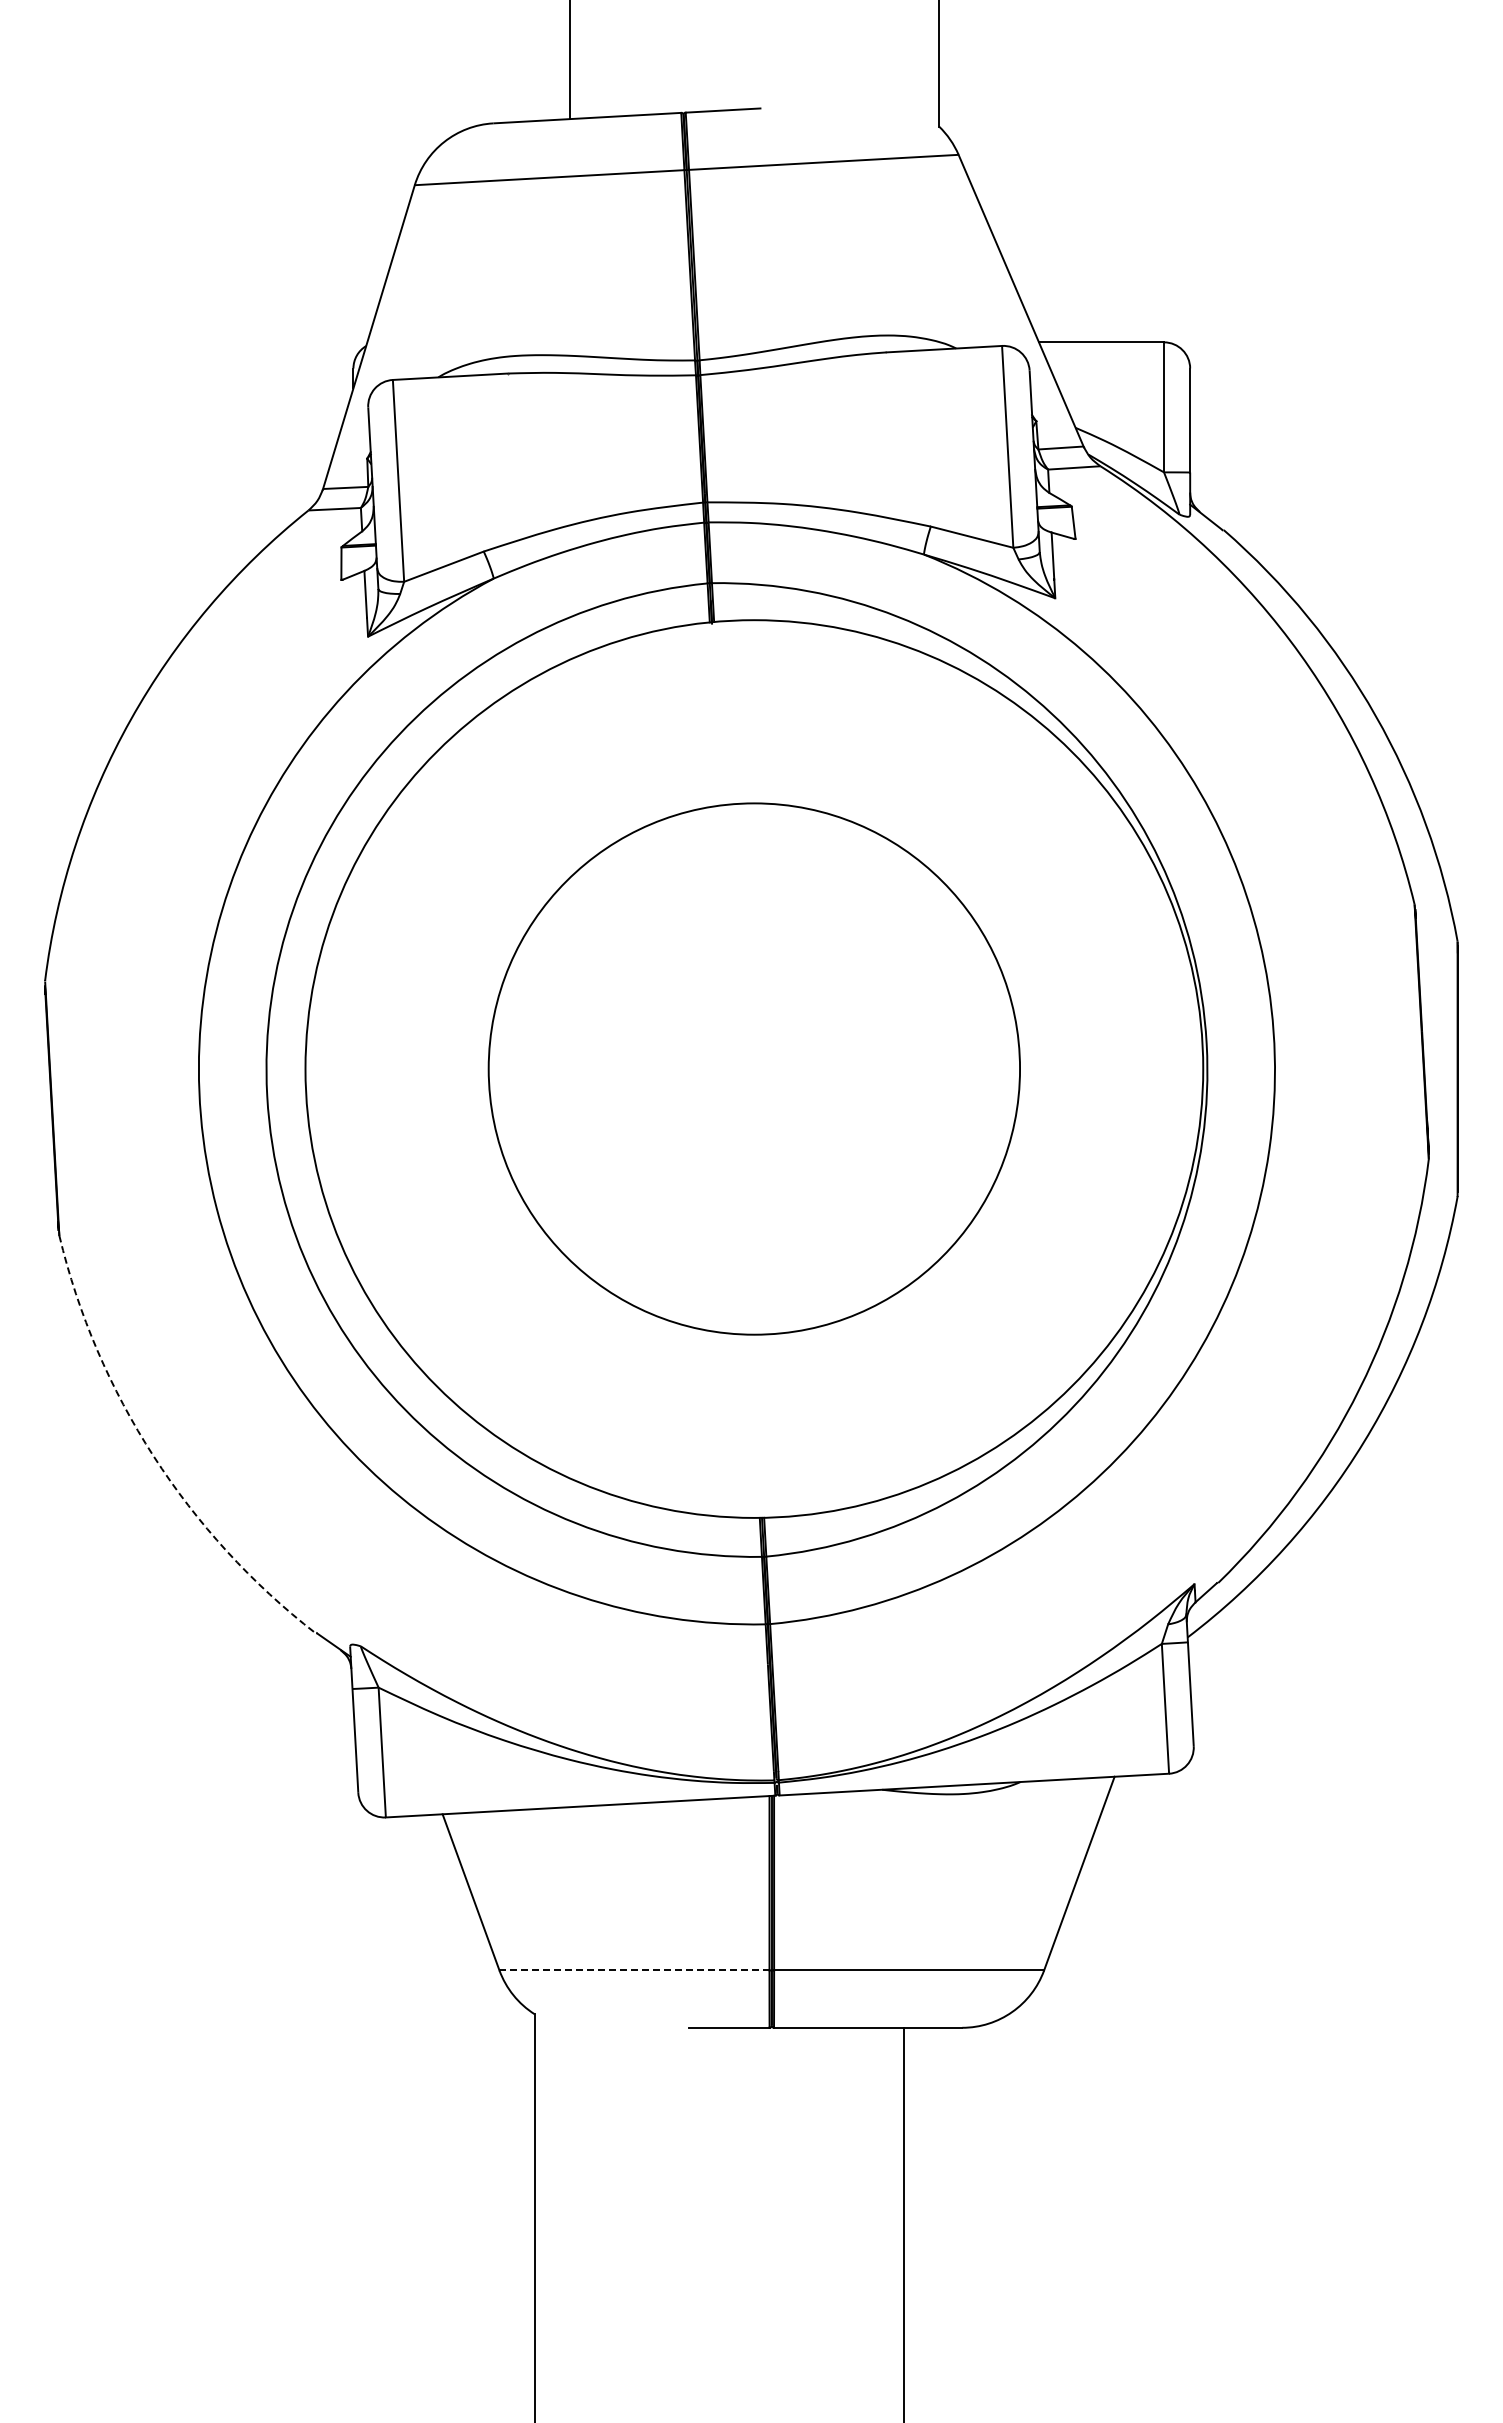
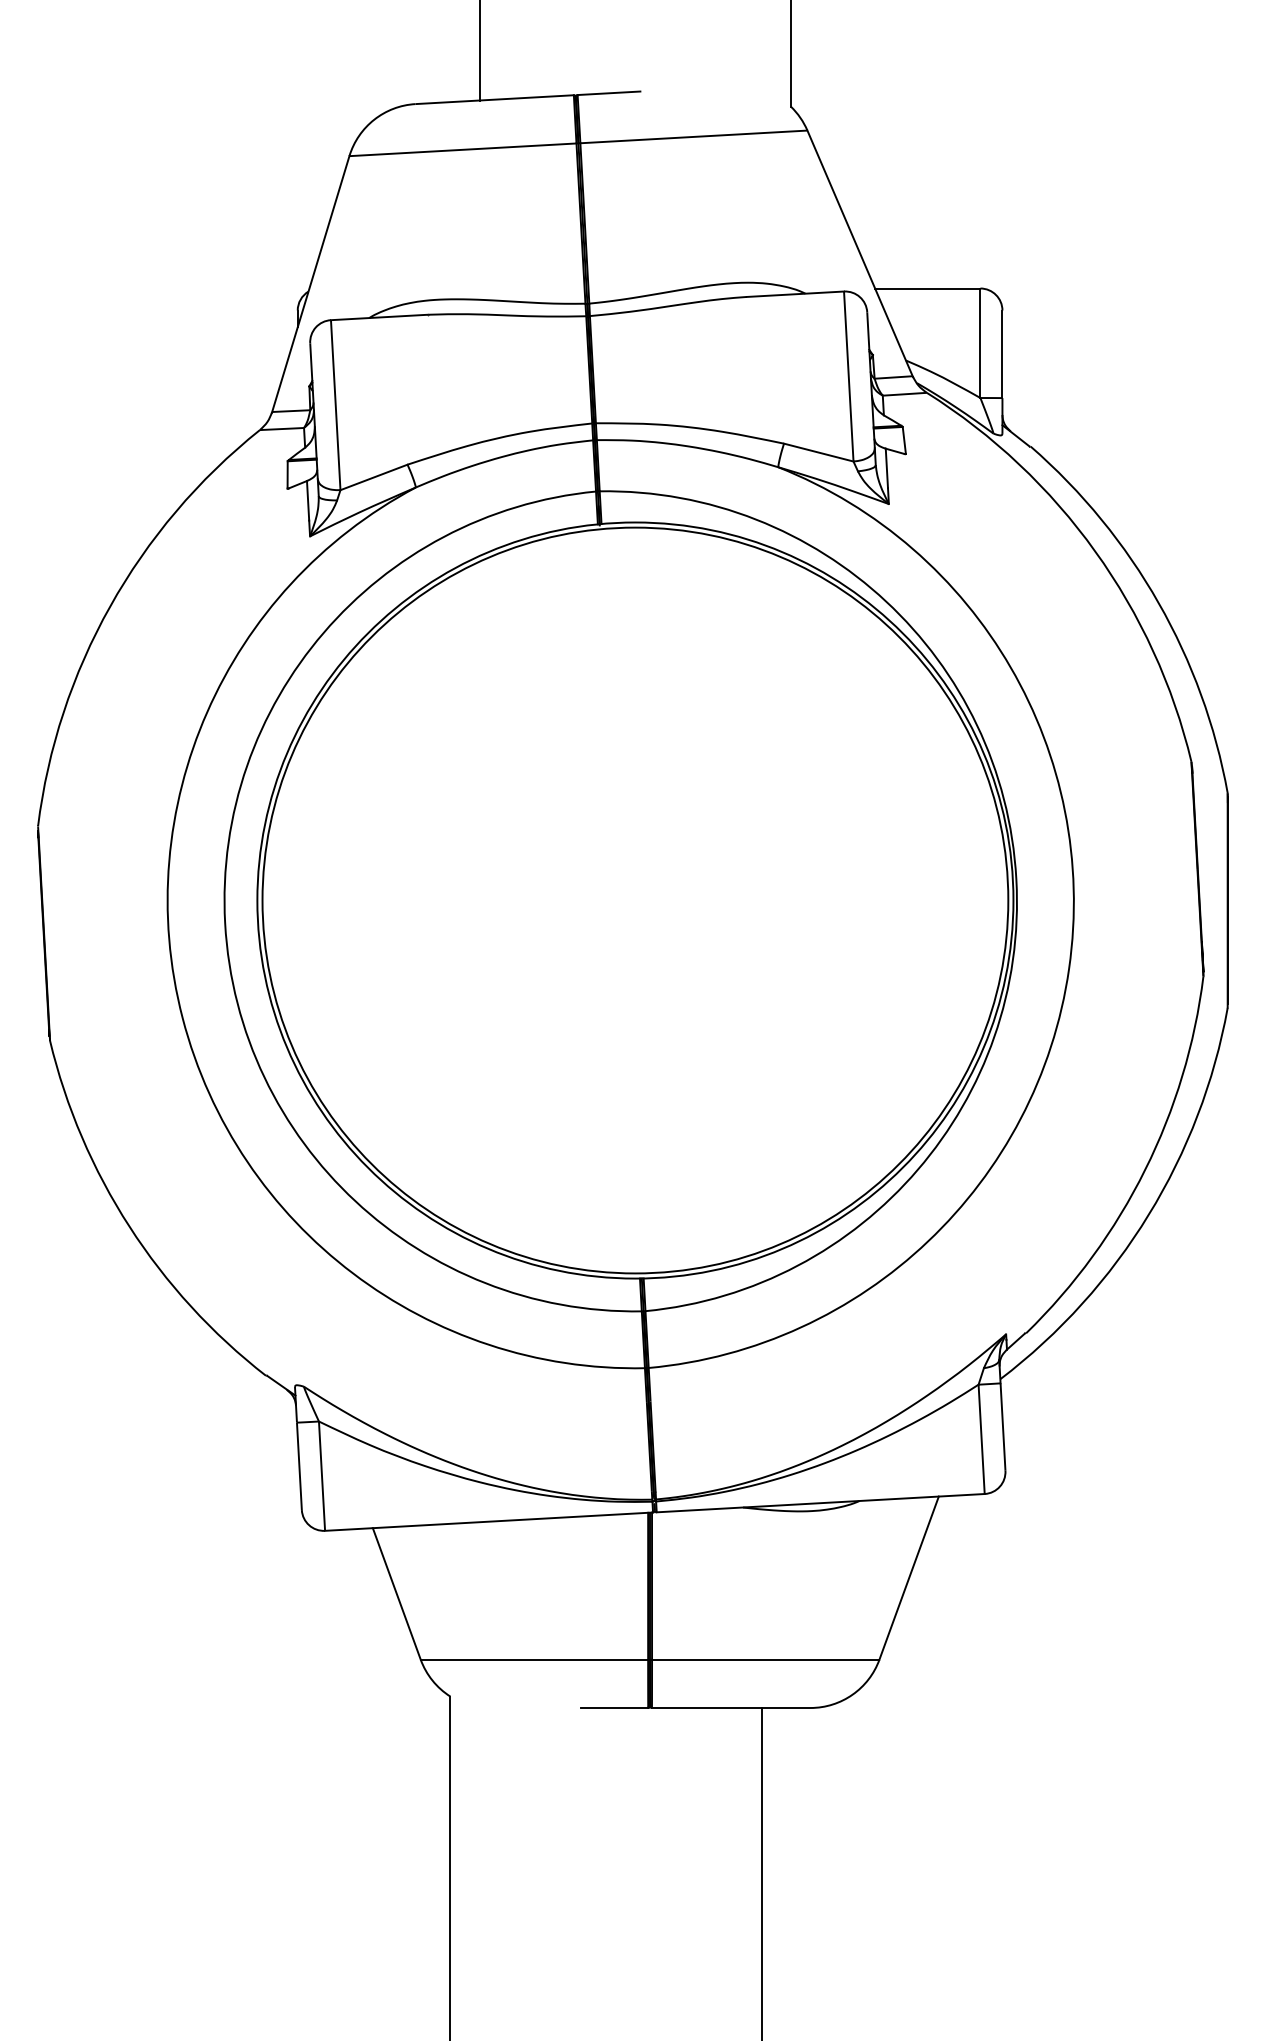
circle: (754, 1068) -> (635, 900), size x1.67
arc: (153, 1456) -> (129, 1226), dashed -> solid
line: (634, 1970) -> (534, 1659), dashed -> solid

